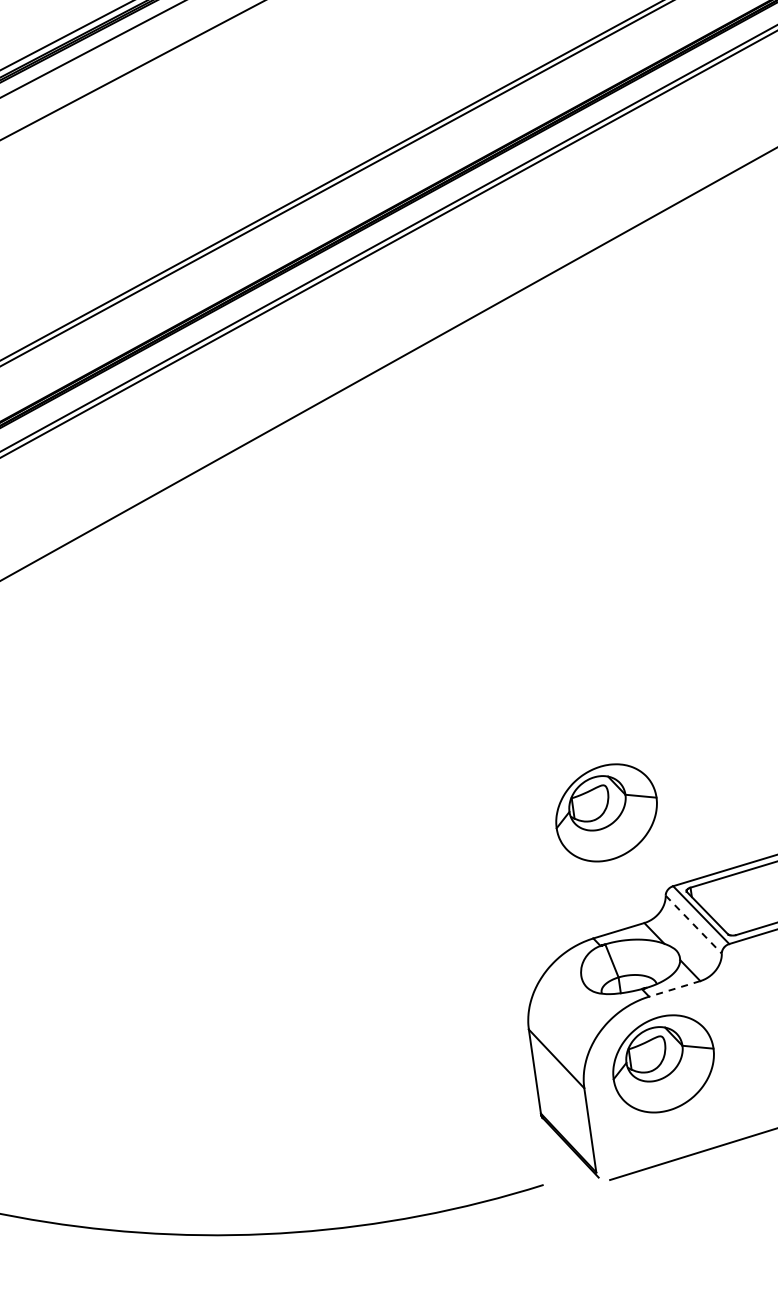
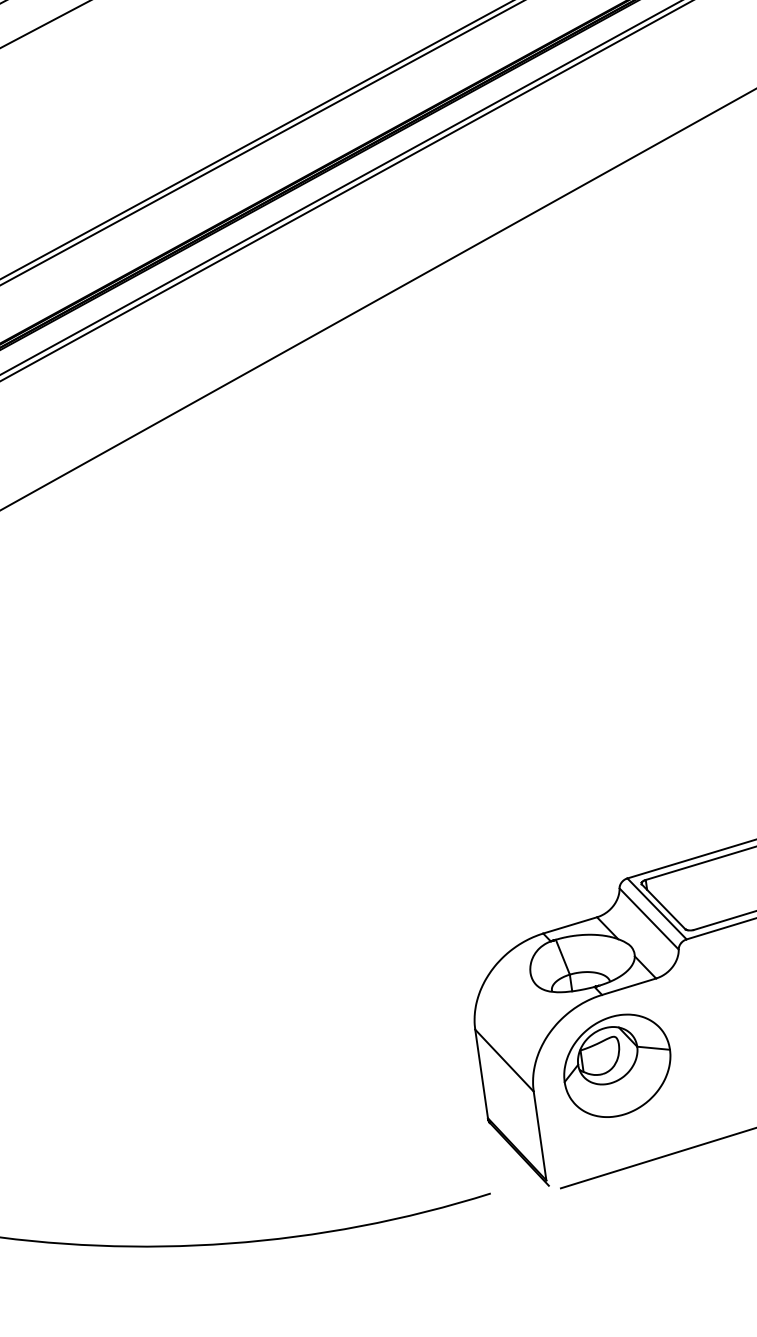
part: (606, 812) -> (557, 800), removed
line: (694, 925) -> (649, 919), dashed -> solid
line: (674, 988) -> (628, 986), dashed -> solid

